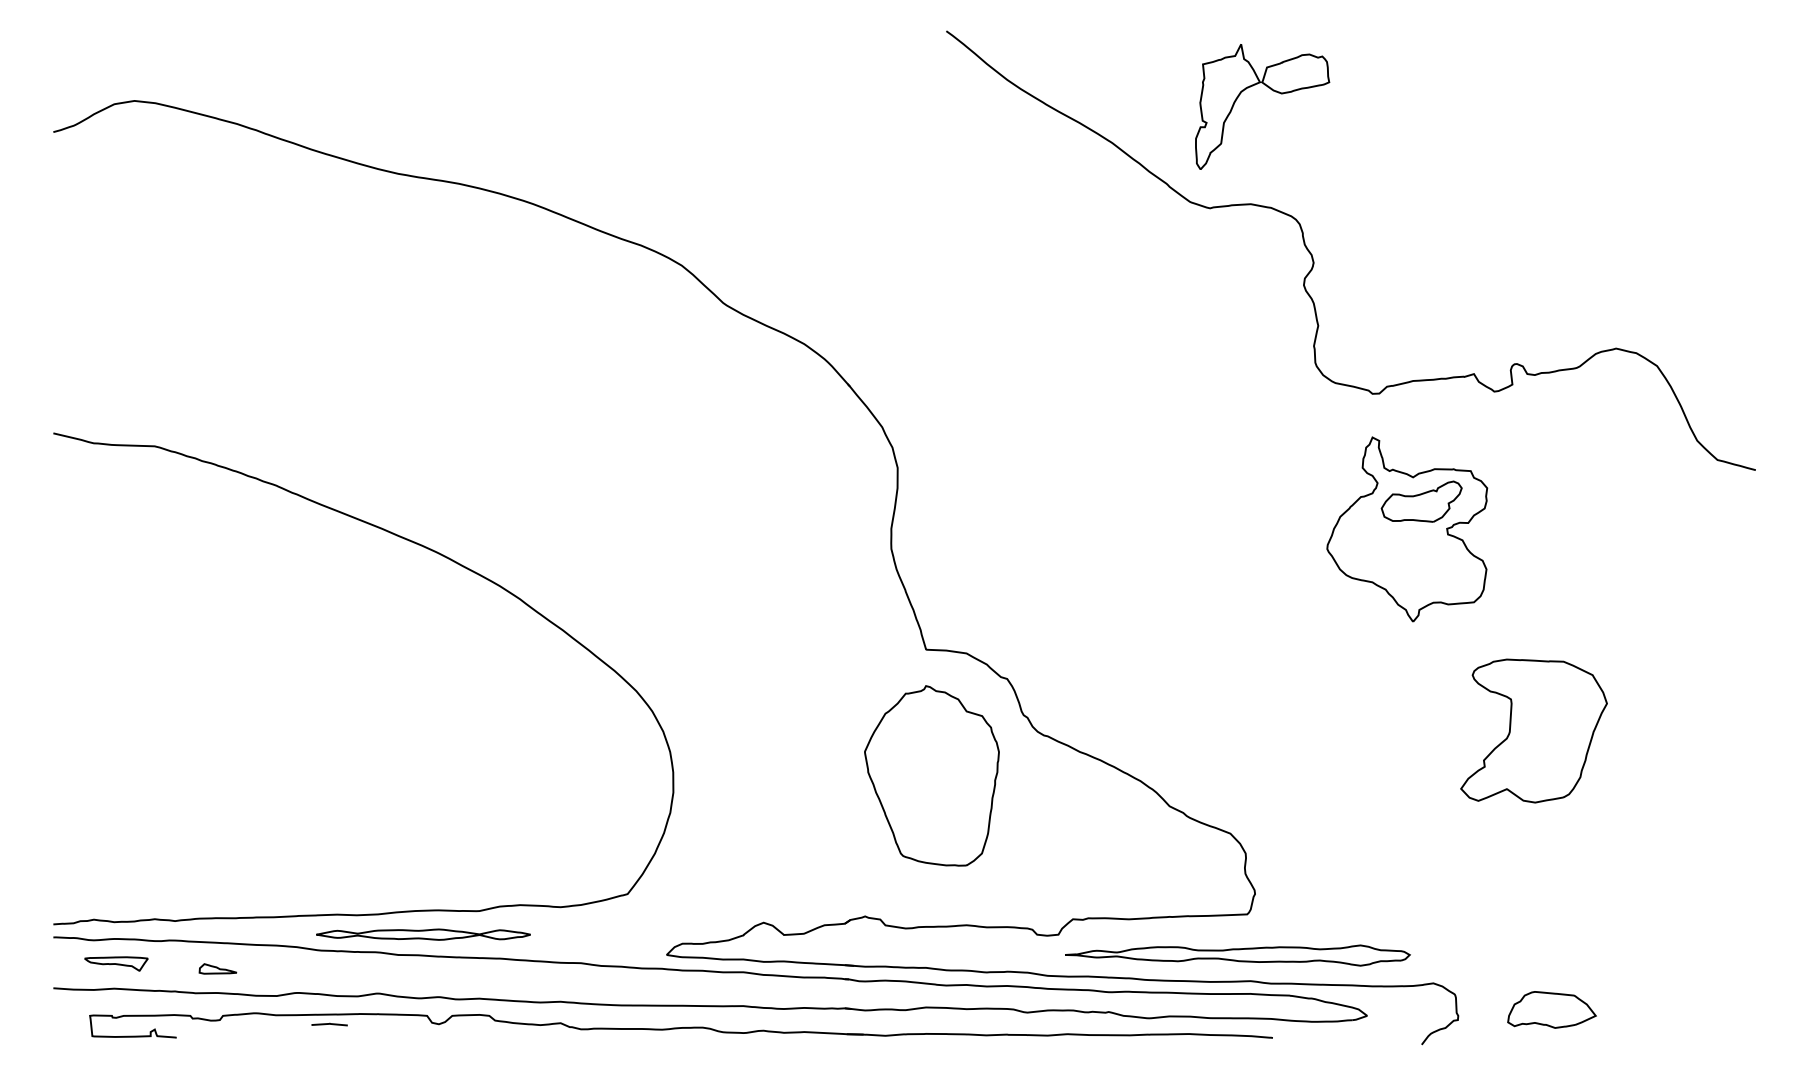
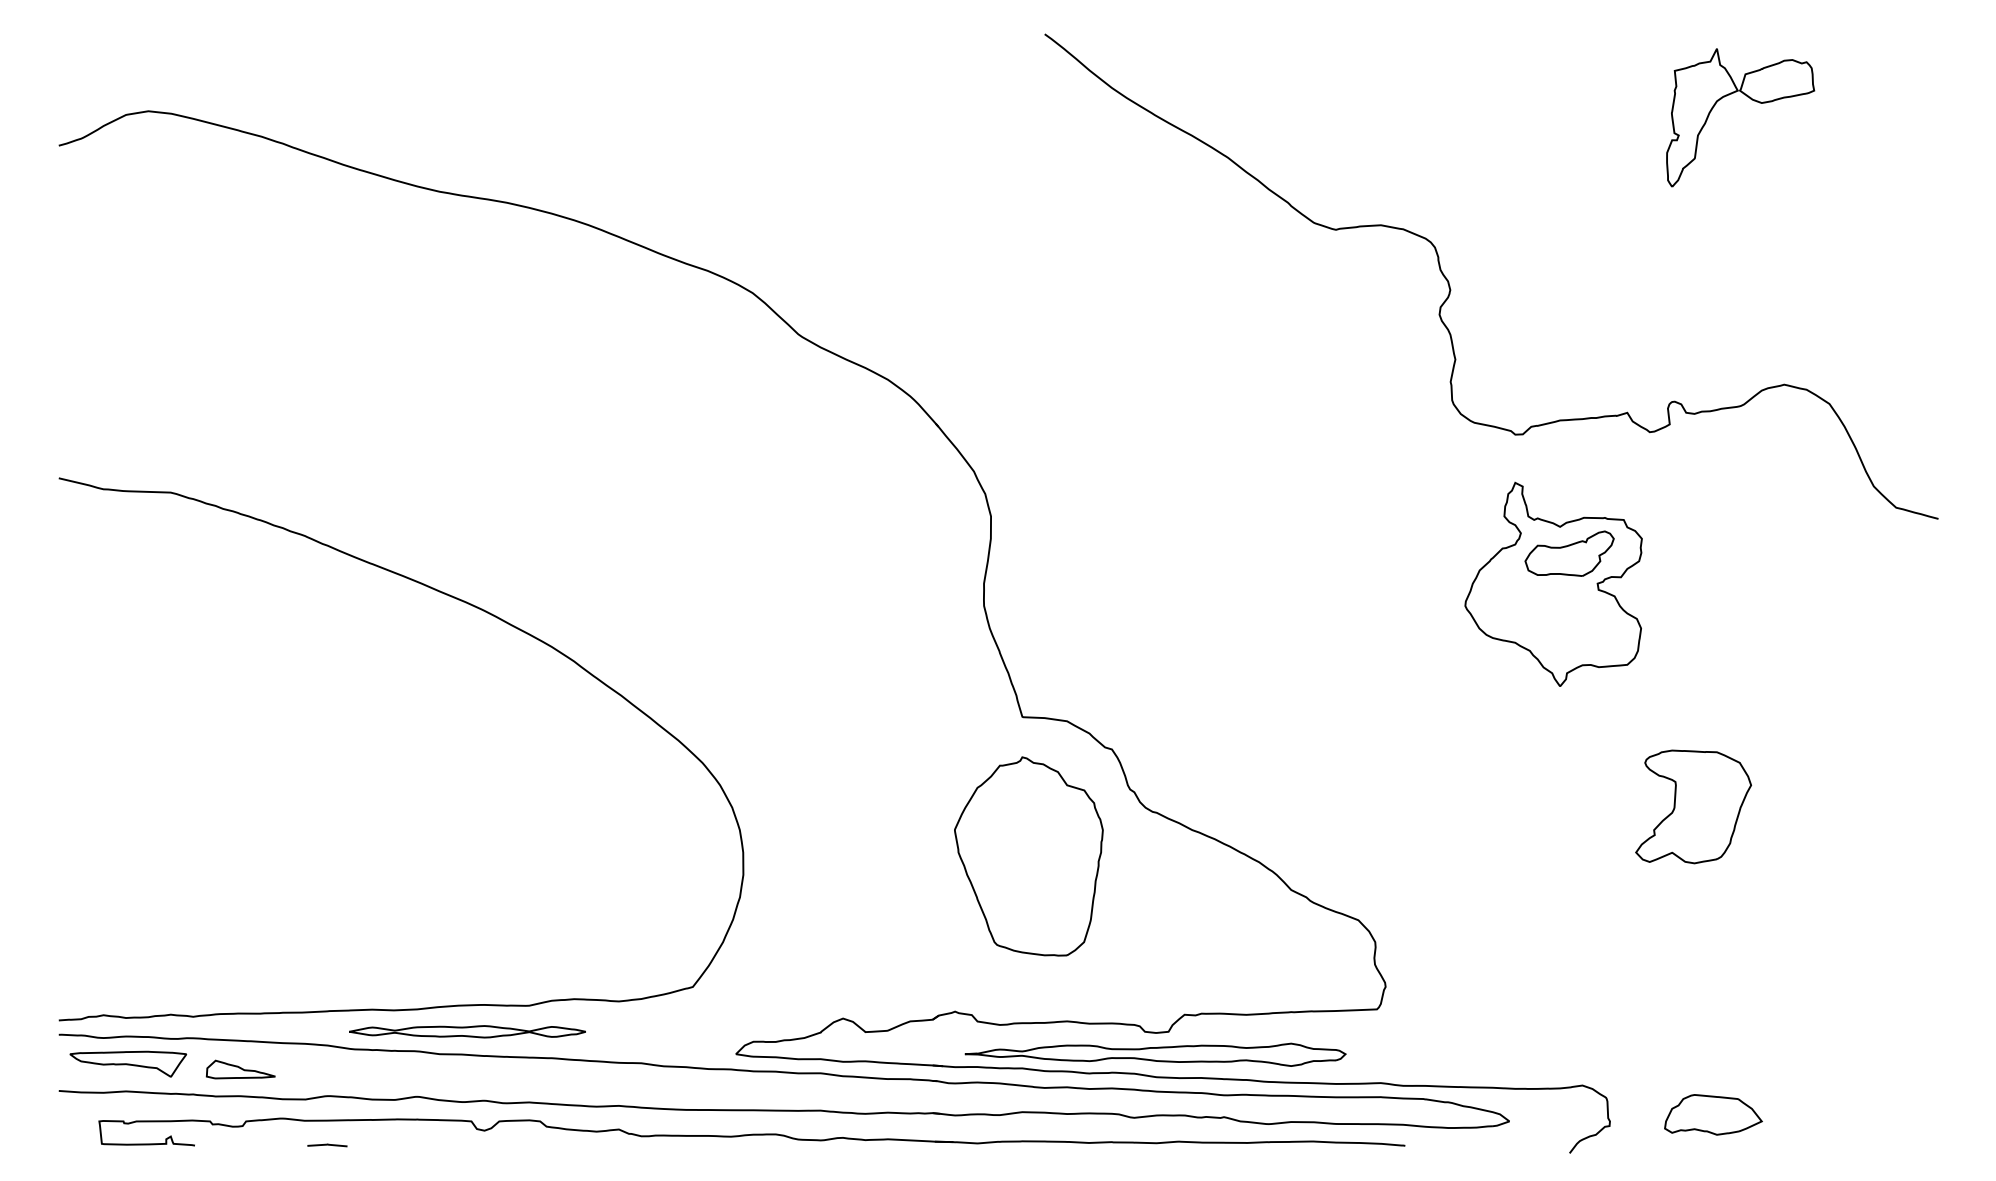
part: (1271, 90) -> (1750, 99), moved
part: (1533, 730) -> (1693, 806), size x0.71
part: (1237, 955) -> (1155, 1054), moved
part: (116, 963) -> (128, 1063), size x1.67
part: (217, 968) -> (240, 1069), size x1.67
line: (329, 1024) -> (327, 1145), moved

